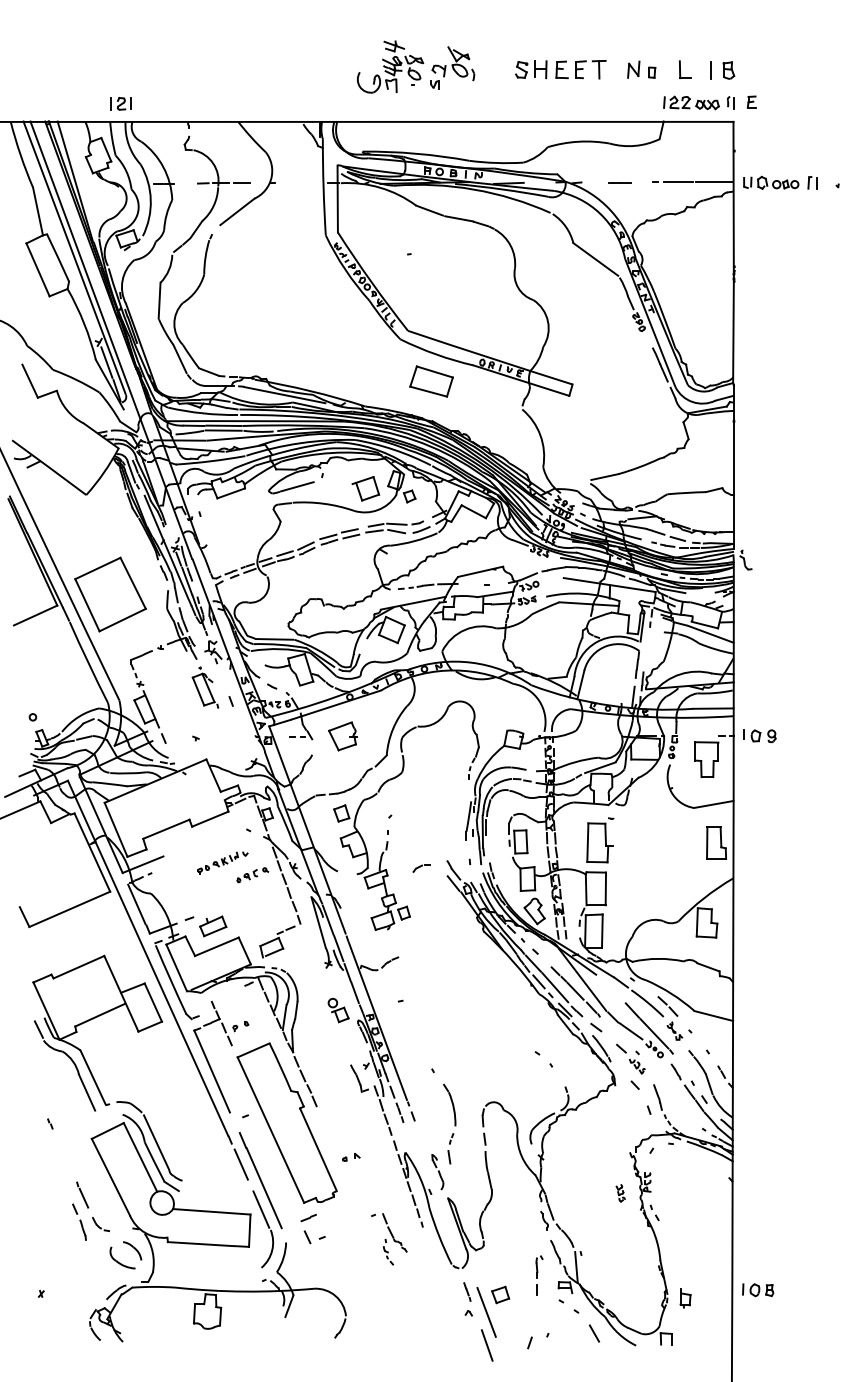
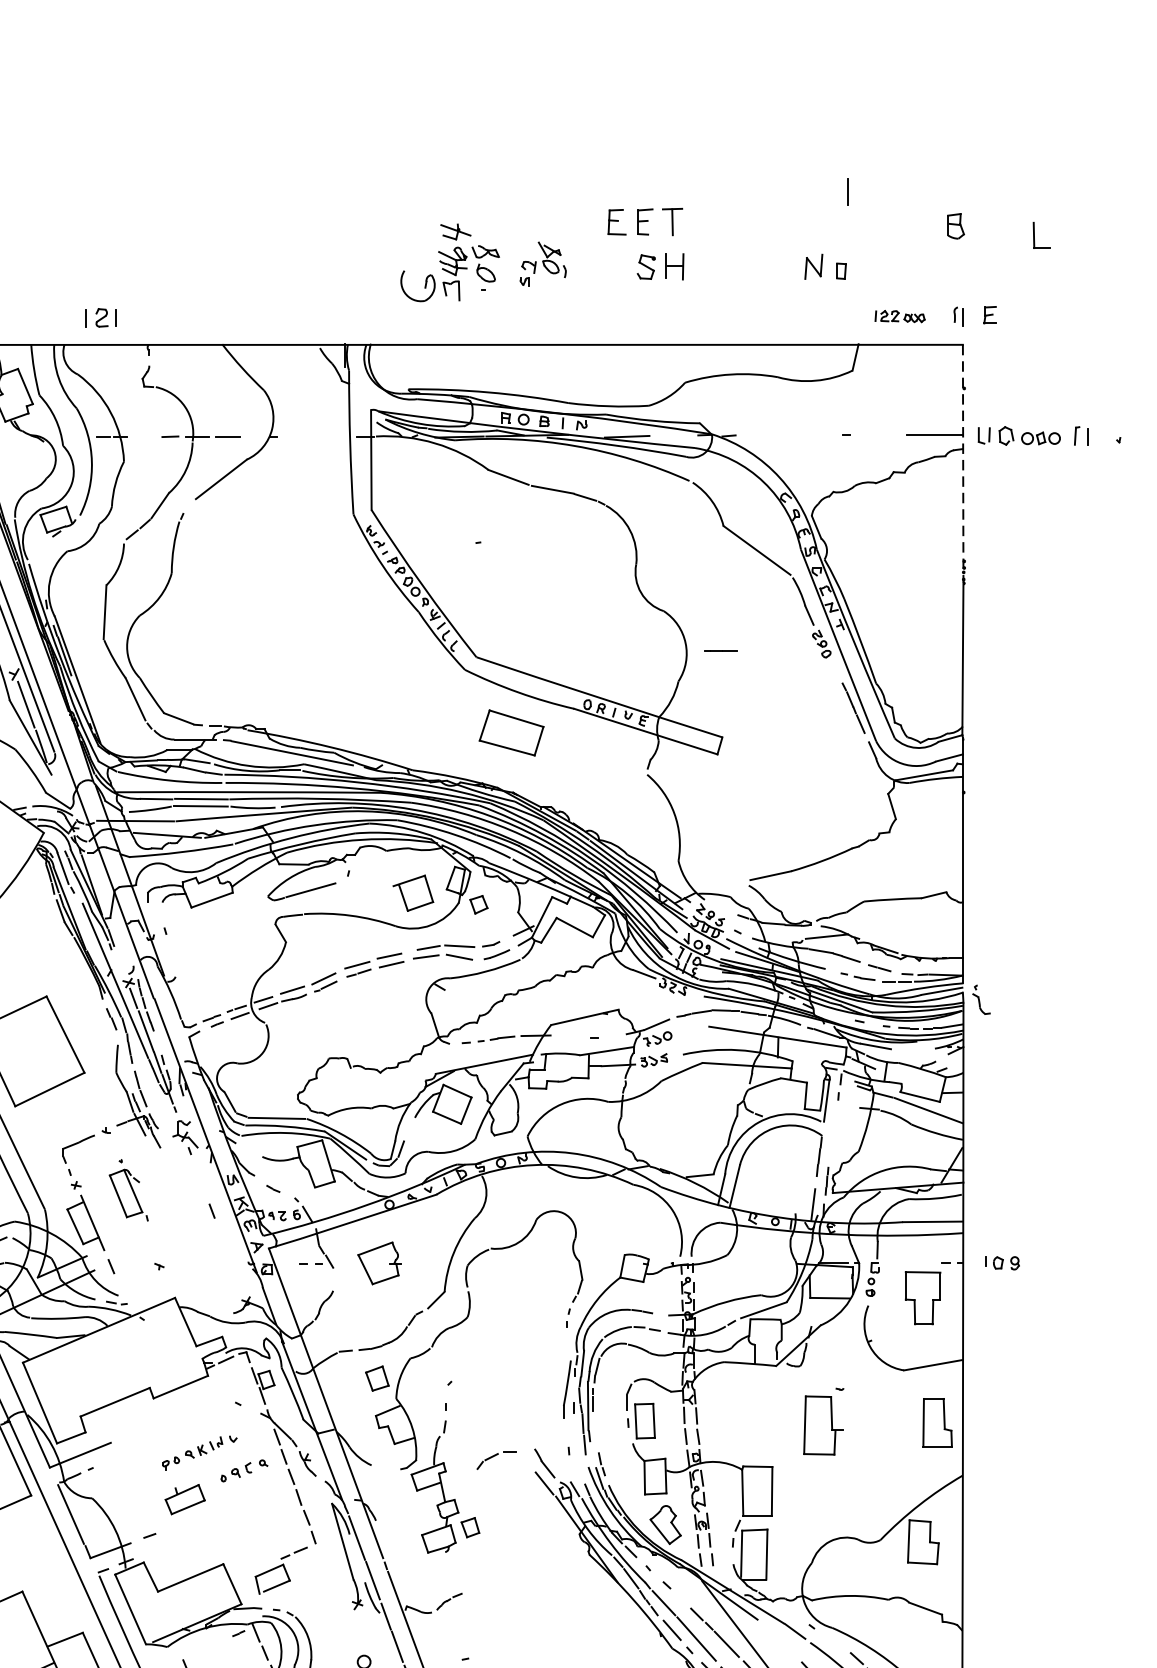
part: (452, 67) -> (542, 263), size x0.7
part: (580, 69) -> (644, 221), moved
part: (685, 69) -> (1042, 235), moved
line: (710, 70) -> (846, 191), moved
part: (728, 70) -> (955, 226), moved
part: (691, 102) -> (900, 315), size x0.6
part: (120, 103) -> (100, 317), moved
line: (619, 182) -> (720, 650), moved
line: (678, 182) -> (880, 435), removed
line: (733, 201) -> (962, 463), solid -> dashed
part: (205, 687) -> (128, 1190), moved
part: (759, 736) -> (1001, 1263), size x0.7
part: (600, 840) -> (823, 1421), moved
part: (421, 868) -> (496, 1460), size x1.6
part: (213, 926) -> (185, 1499), moved

